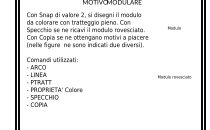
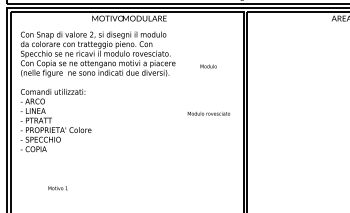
text: (174, 28) -> (208, 66), moved

